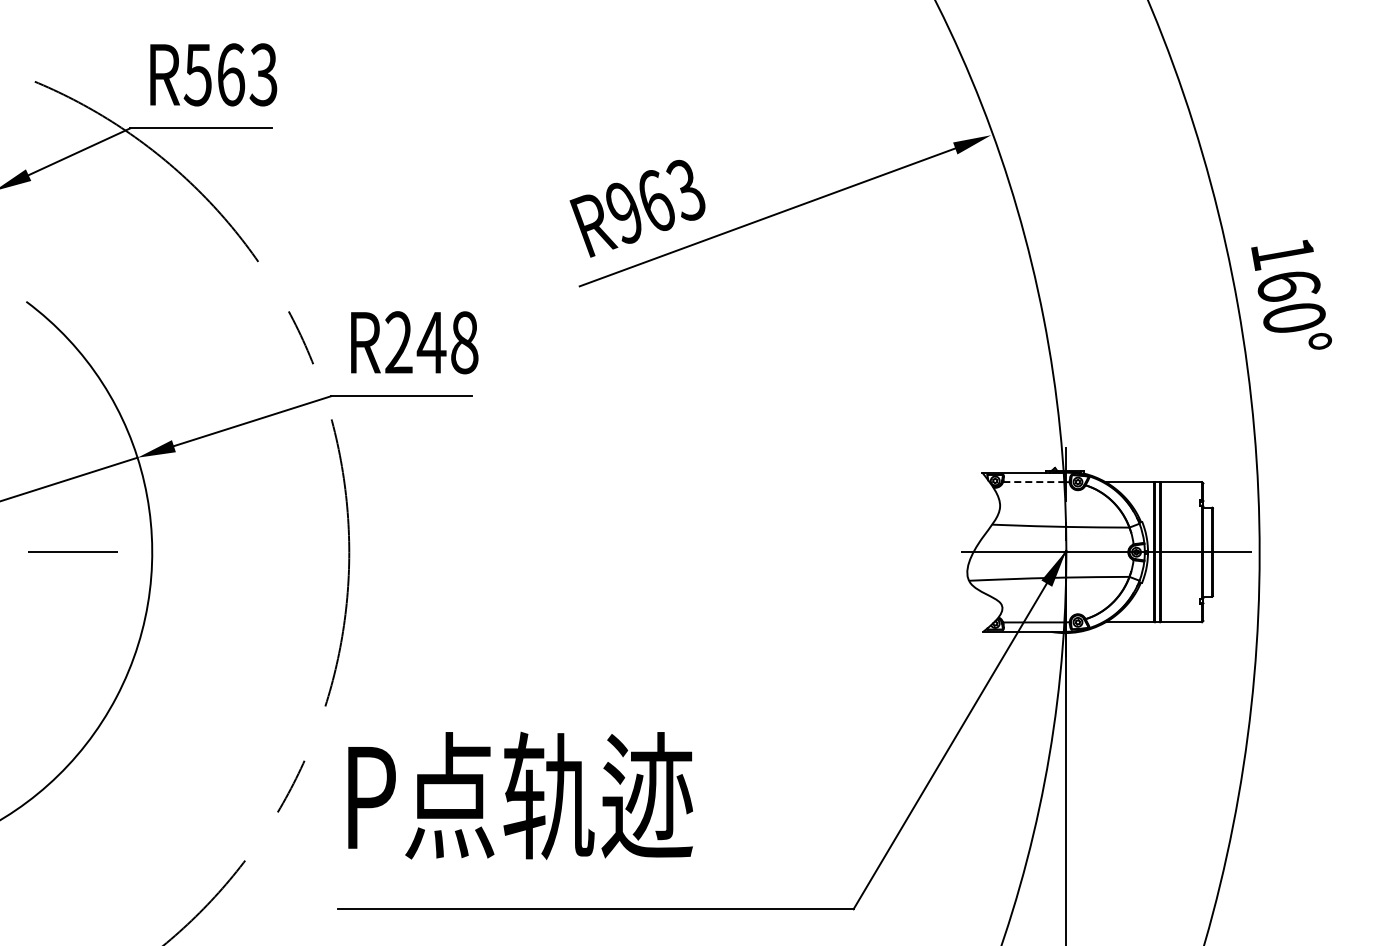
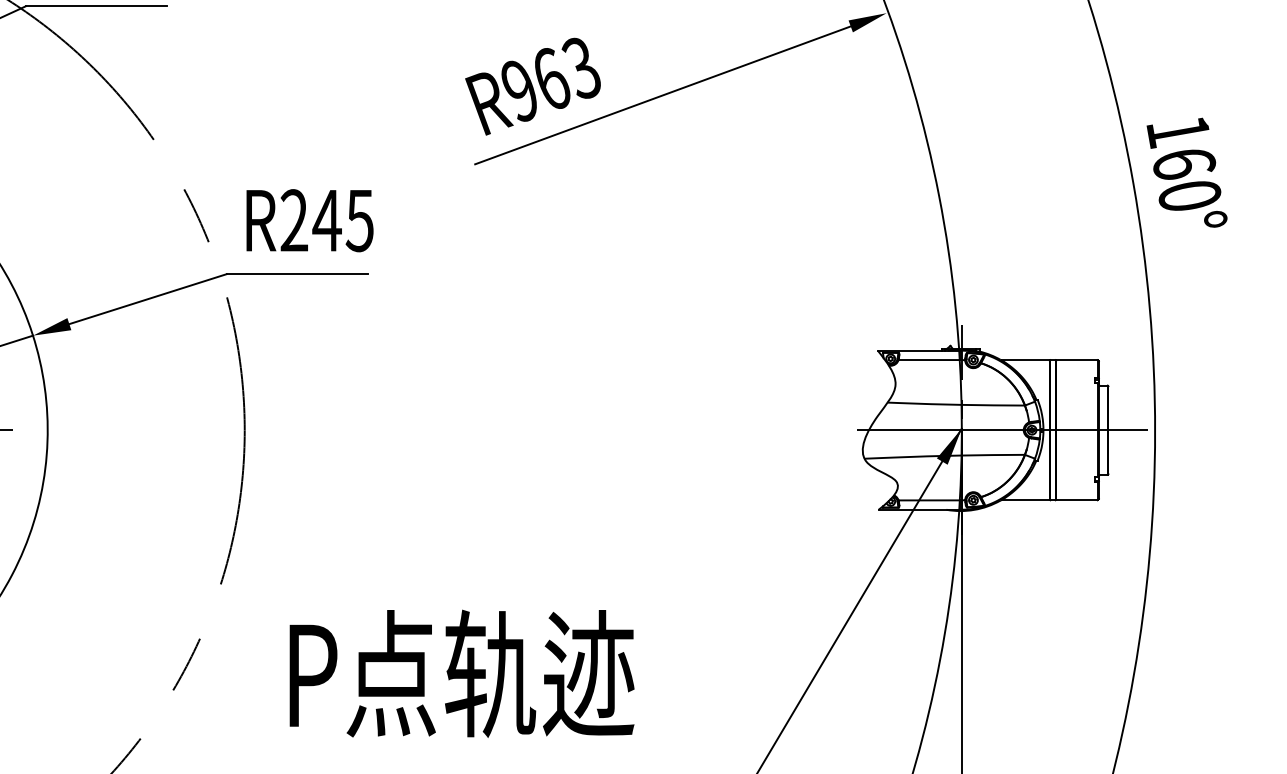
text: (464, 342) -> (359, 220), R248 -> R245
line: (1033, 482) -> (928, 360), dashed -> solid
text: (520, 795) -> (461, 673), moved

